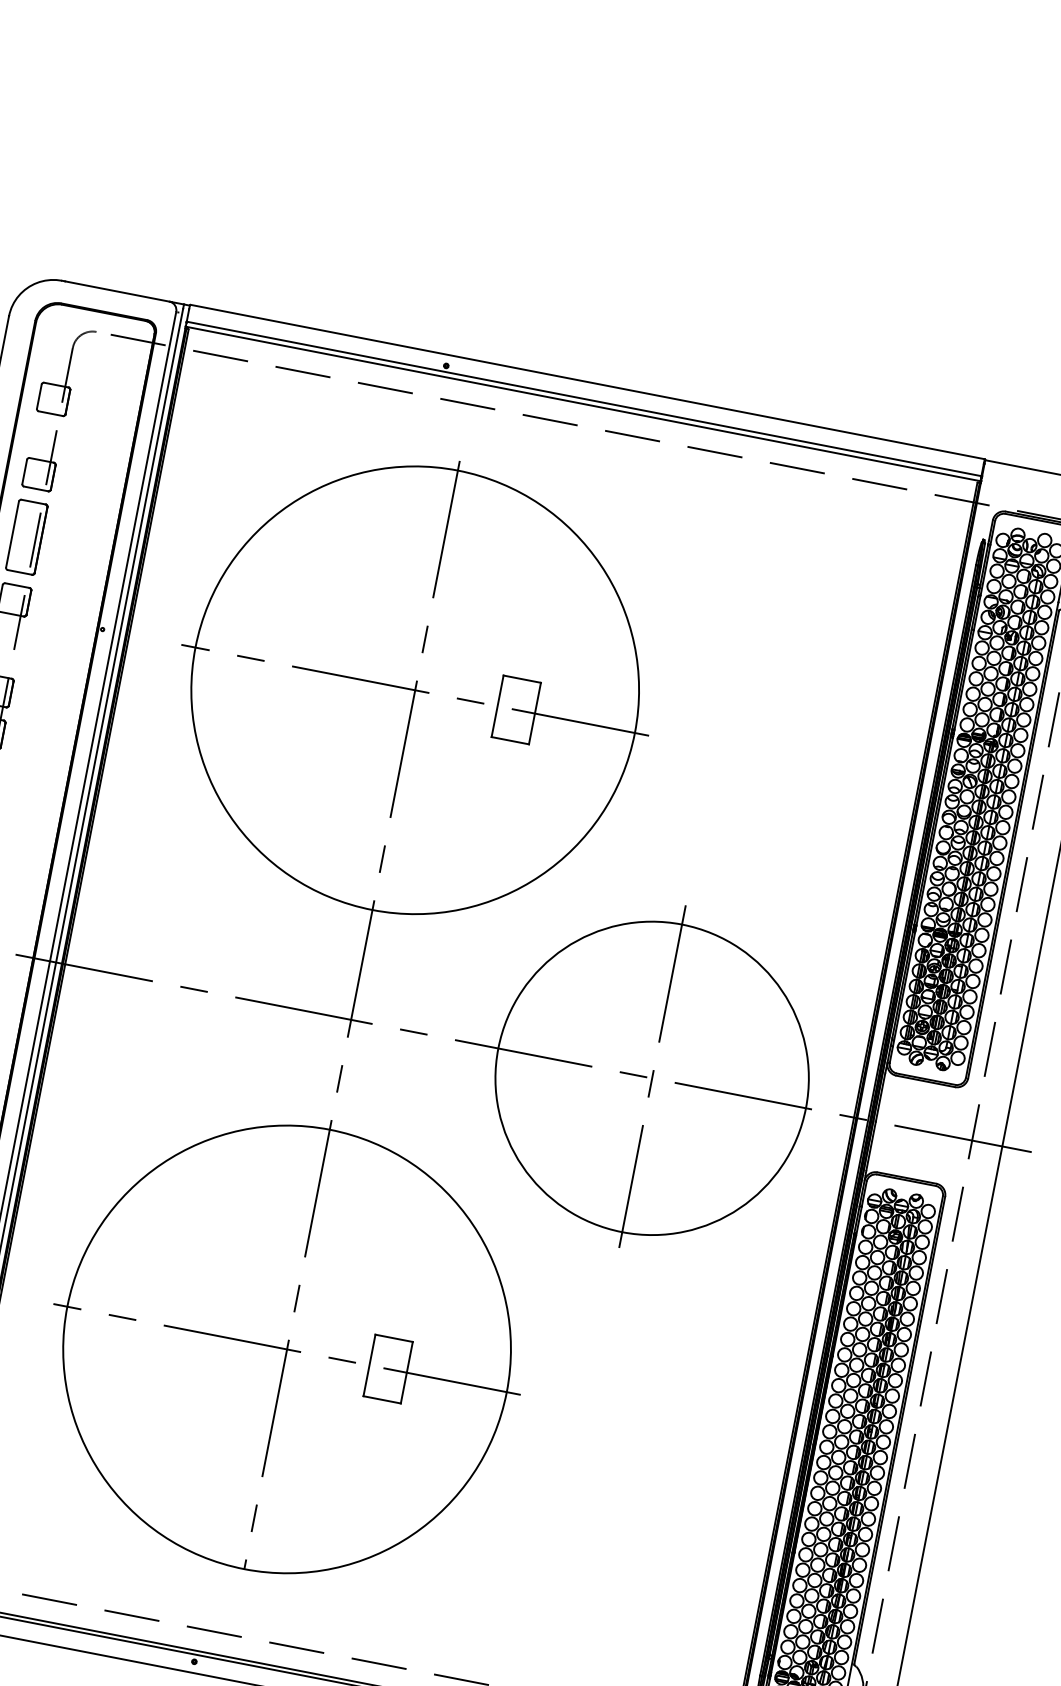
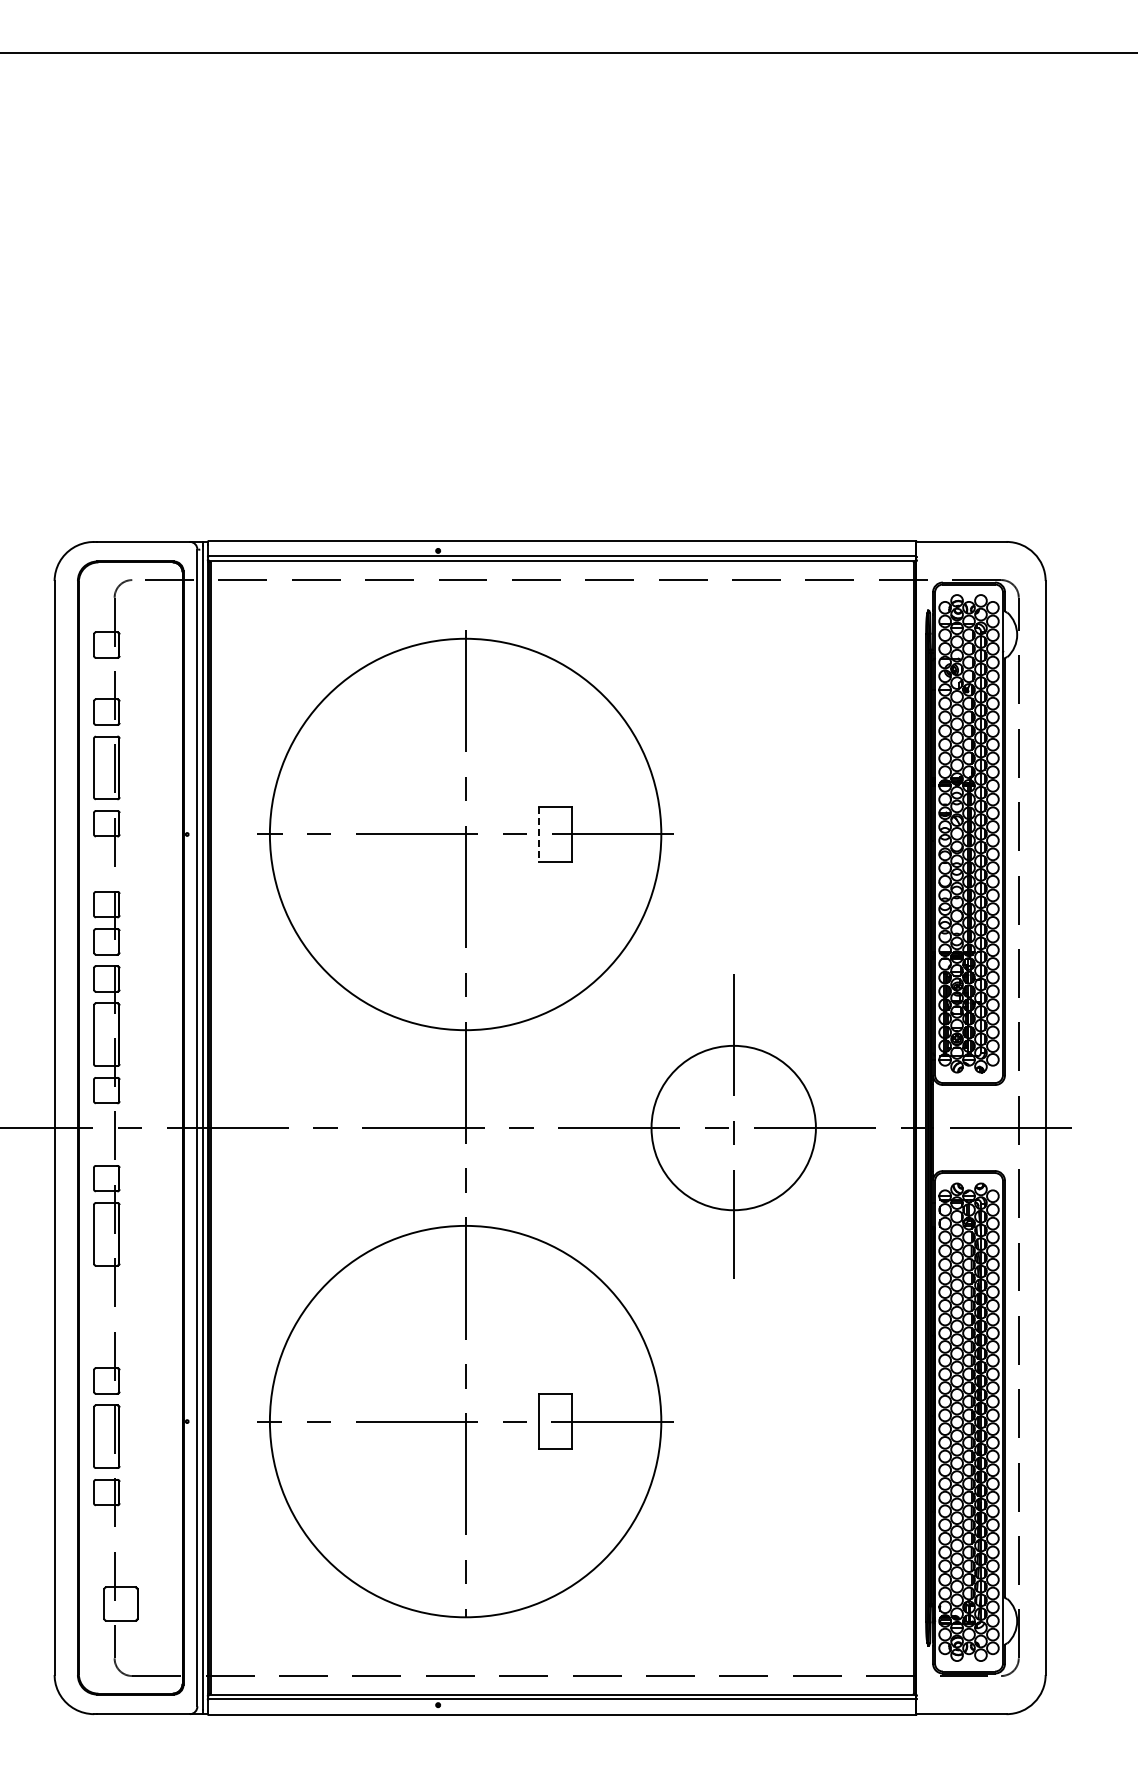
line: (498, 706) -> (539, 834), solid -> dashed
circle: (651, 1078) -> (733, 1128), size x0.6

